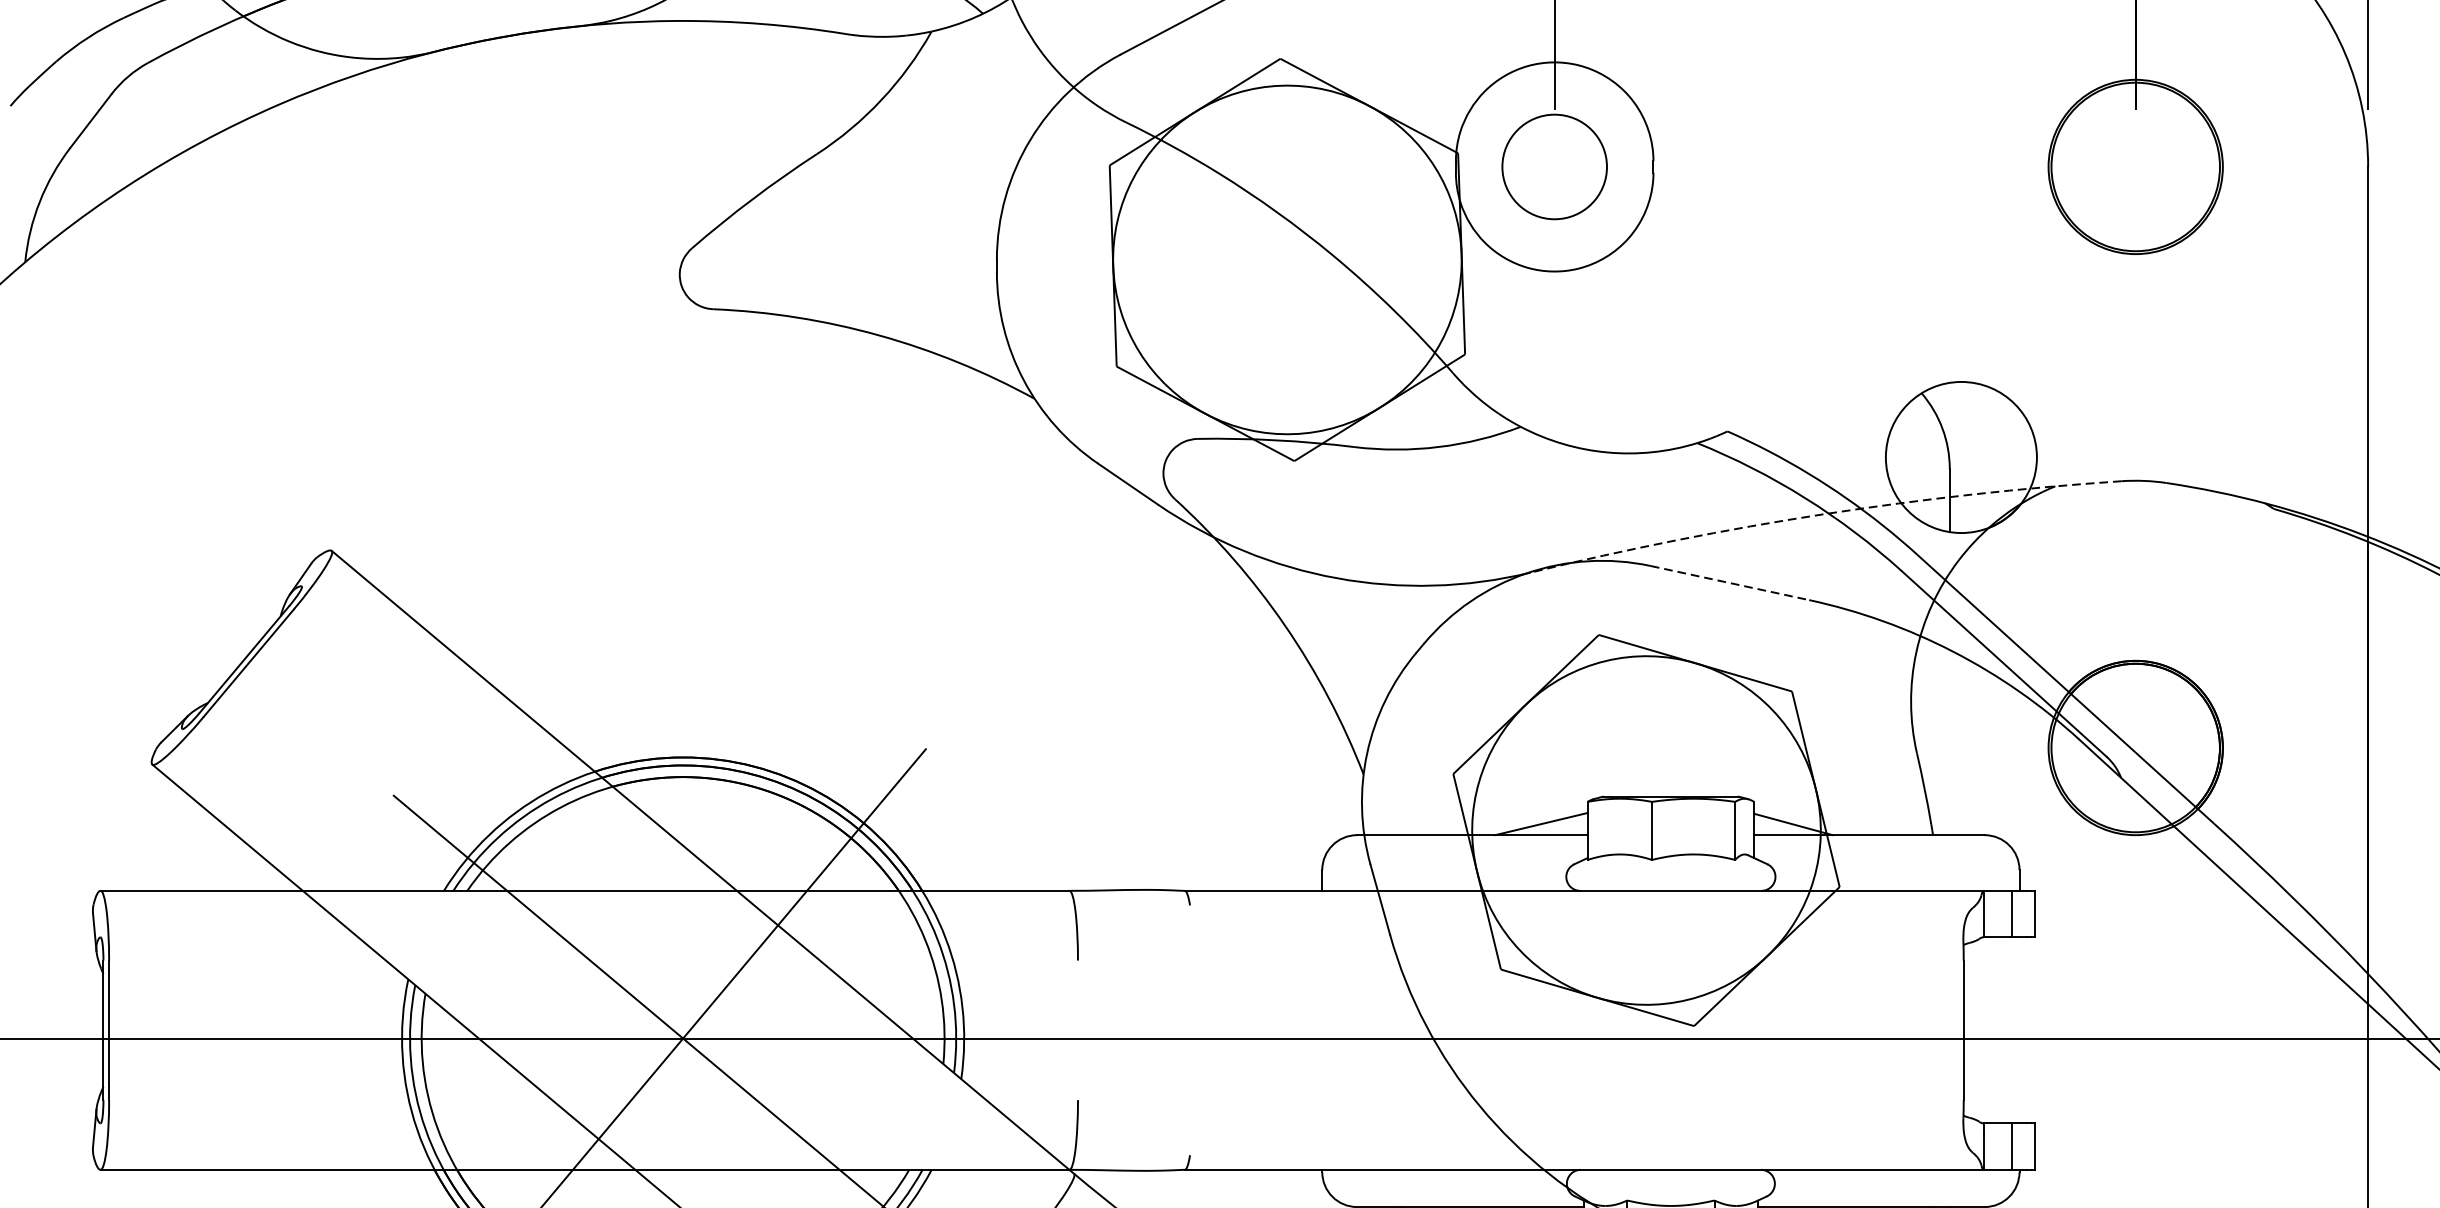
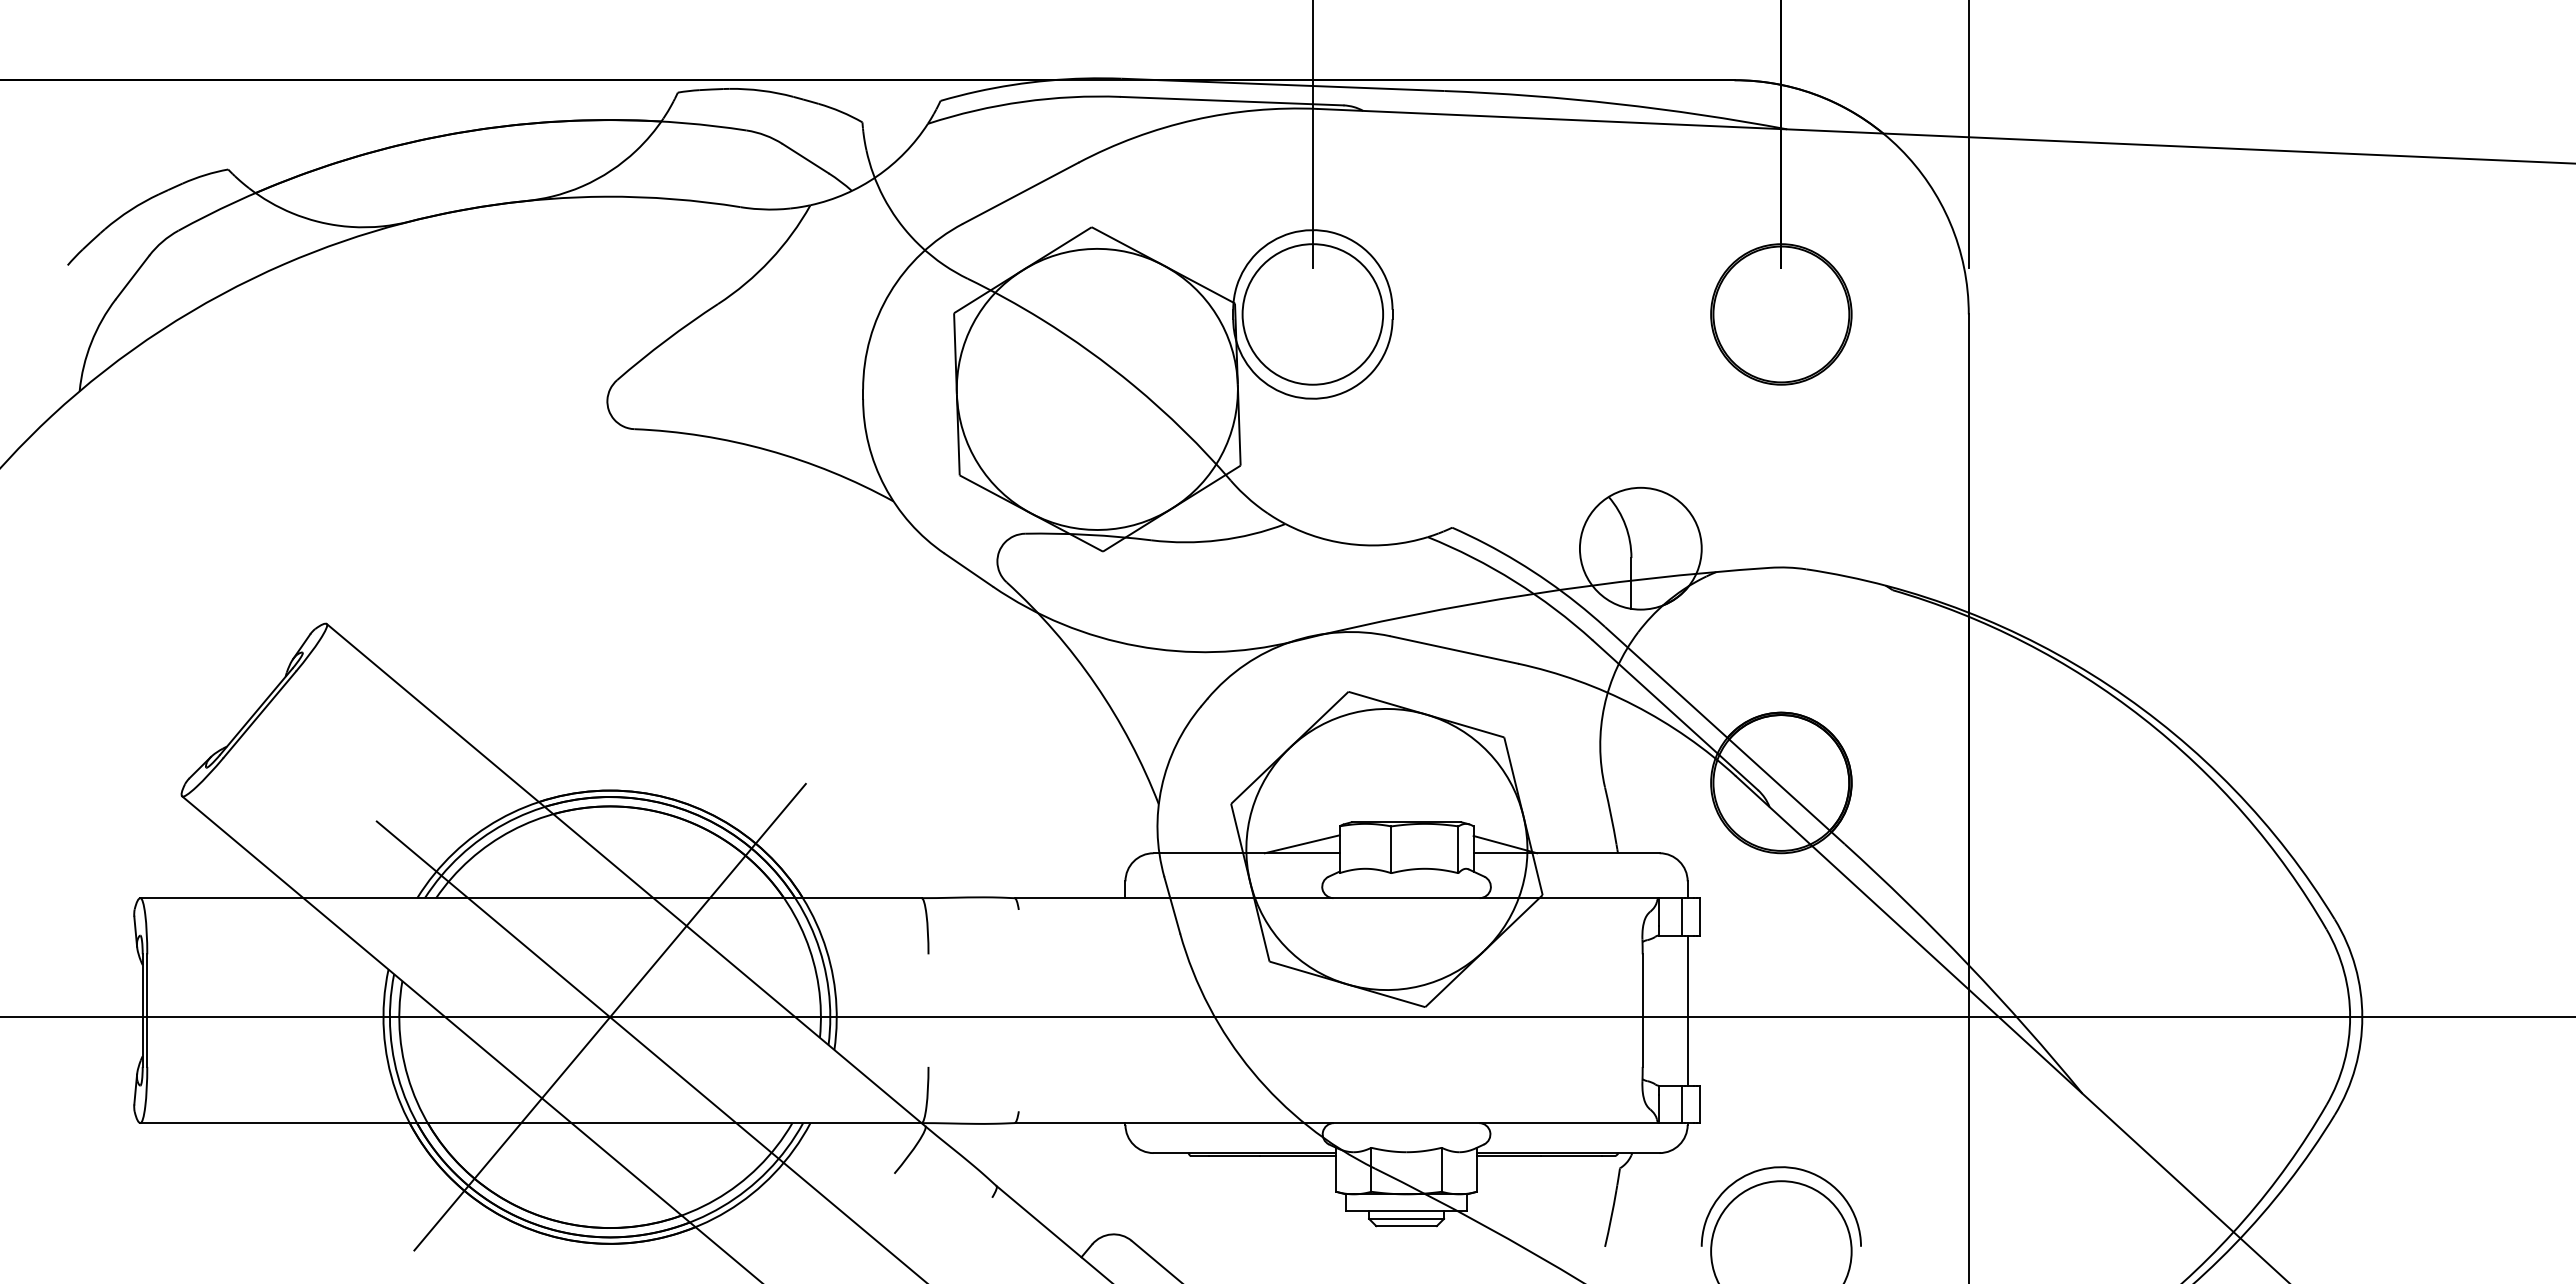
circle: (1554, 167) -> (1312, 314), size x1.67
arc: (1824, 514) -> (1530, 594), dashed -> solid
line: (1730, 583) -> (1454, 650), dashed -> solid
line: (2019, 1030) -> (1687, 1010), added

